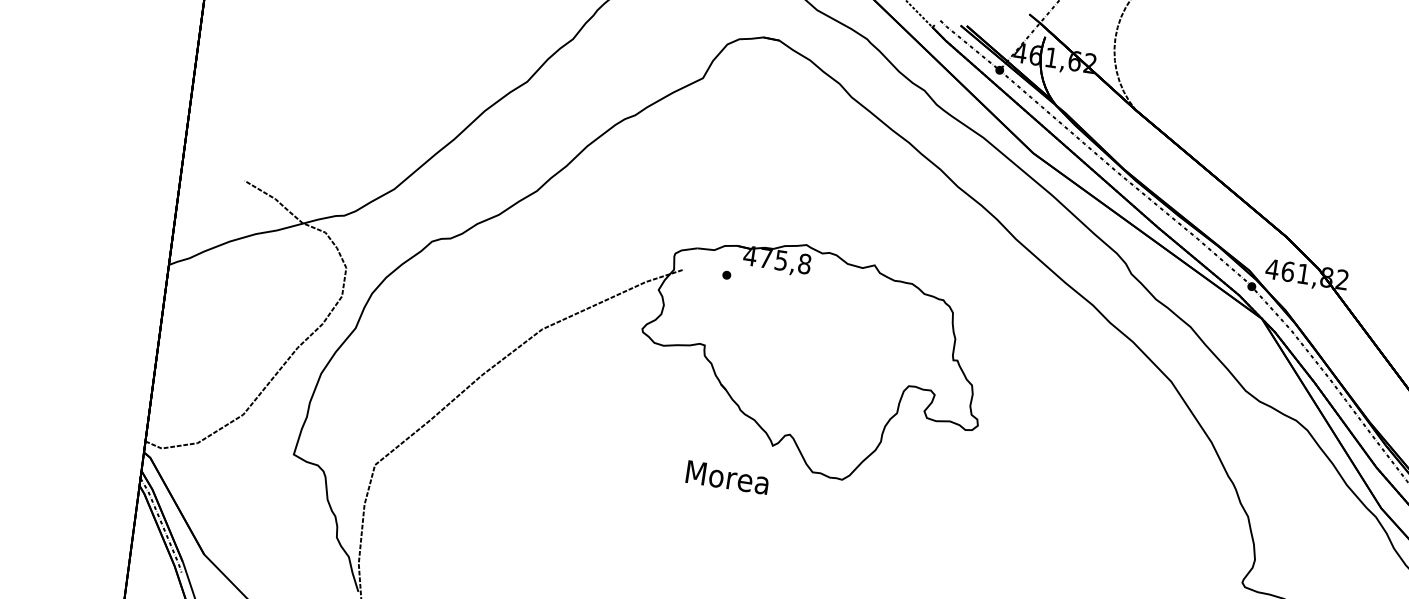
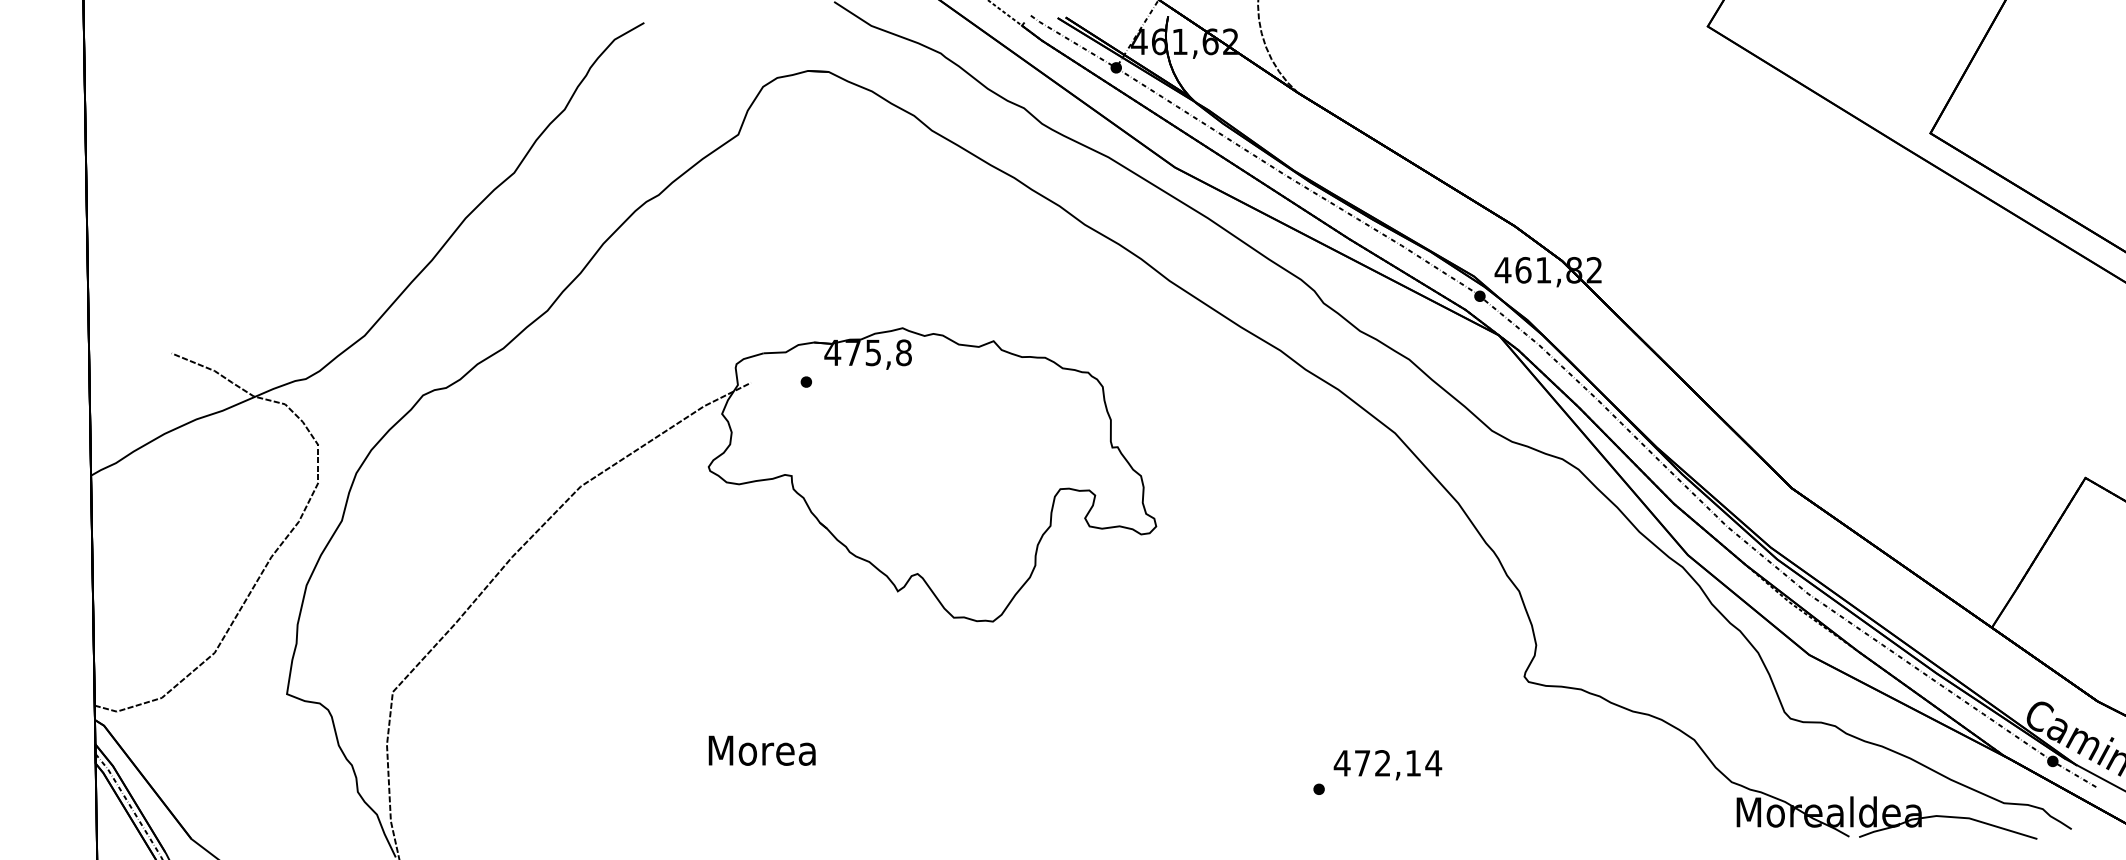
text: (727, 477) -> (761, 750), moved

